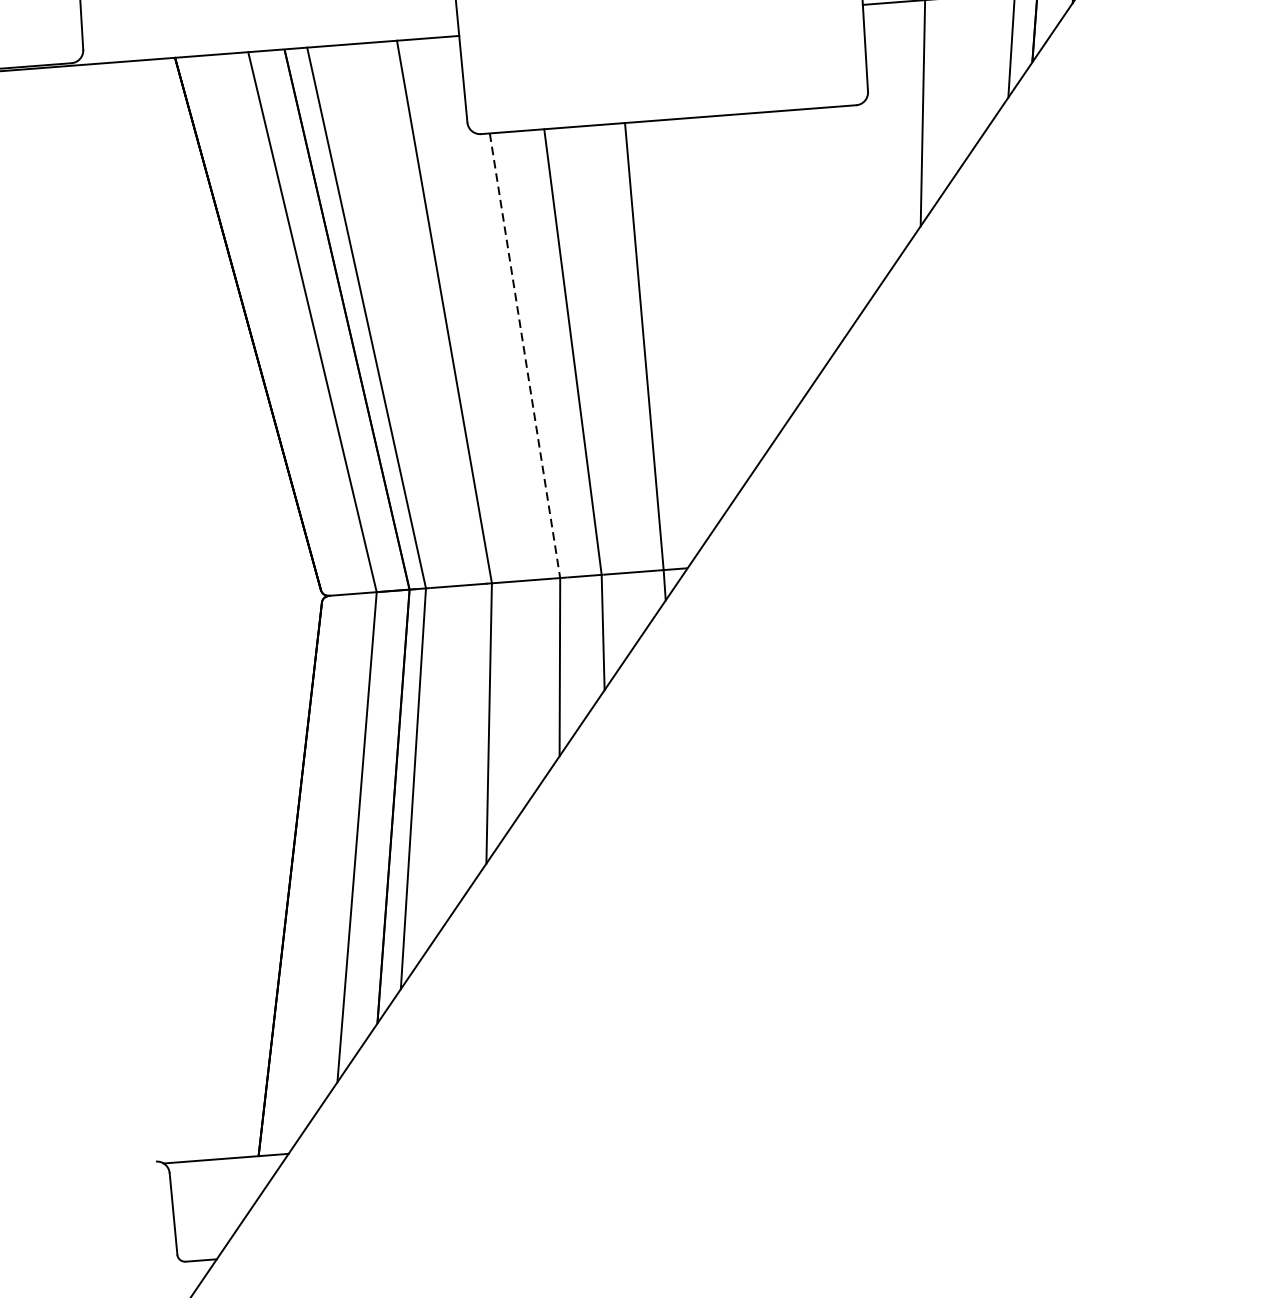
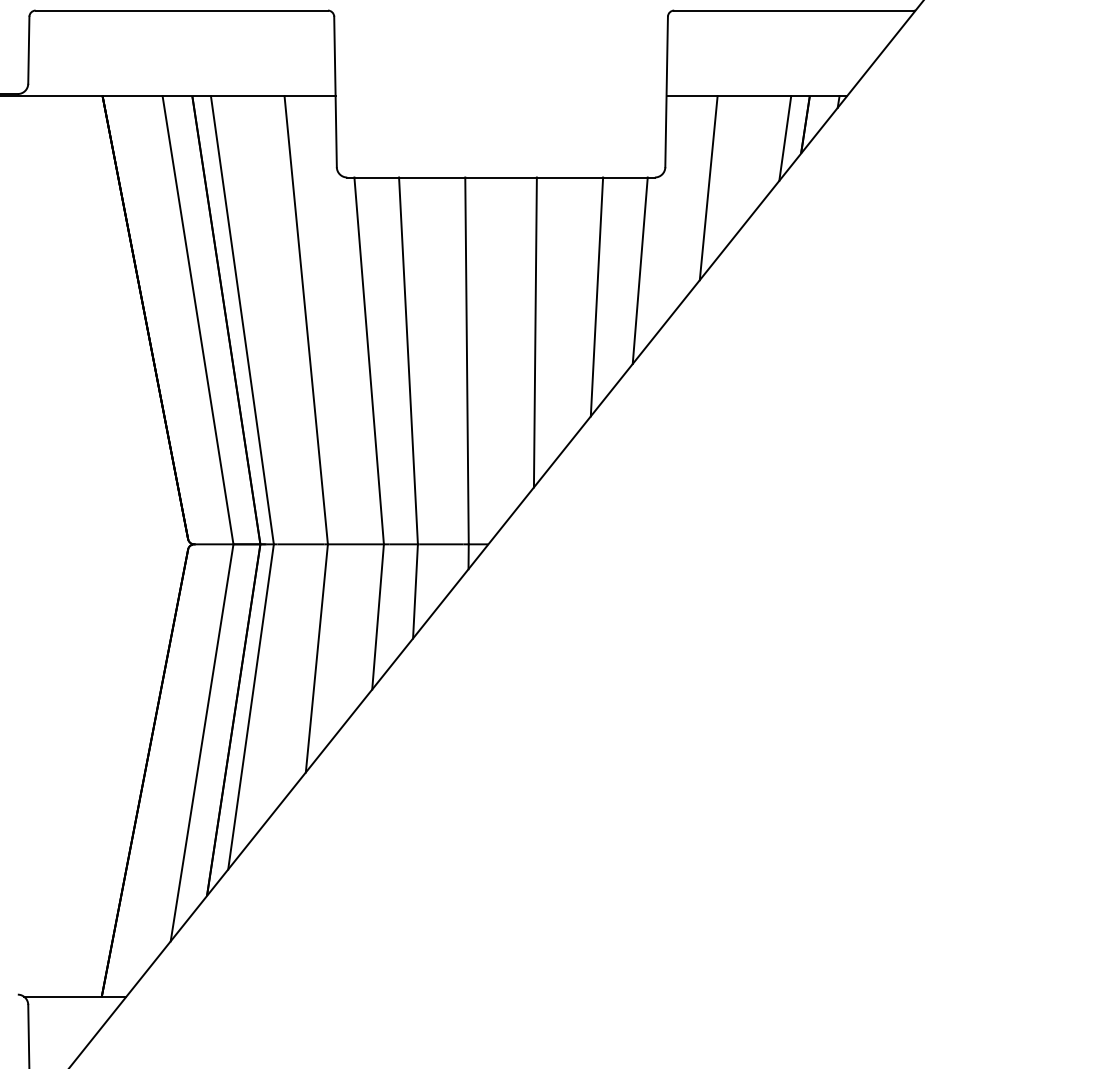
line: (846, 220) -> (639, 270), added
line: (796, 255) -> (596, 296), added
line: (723, 305) -> (534, 332), added
line: (525, 356) -> (369, 361), dashed -> solid

